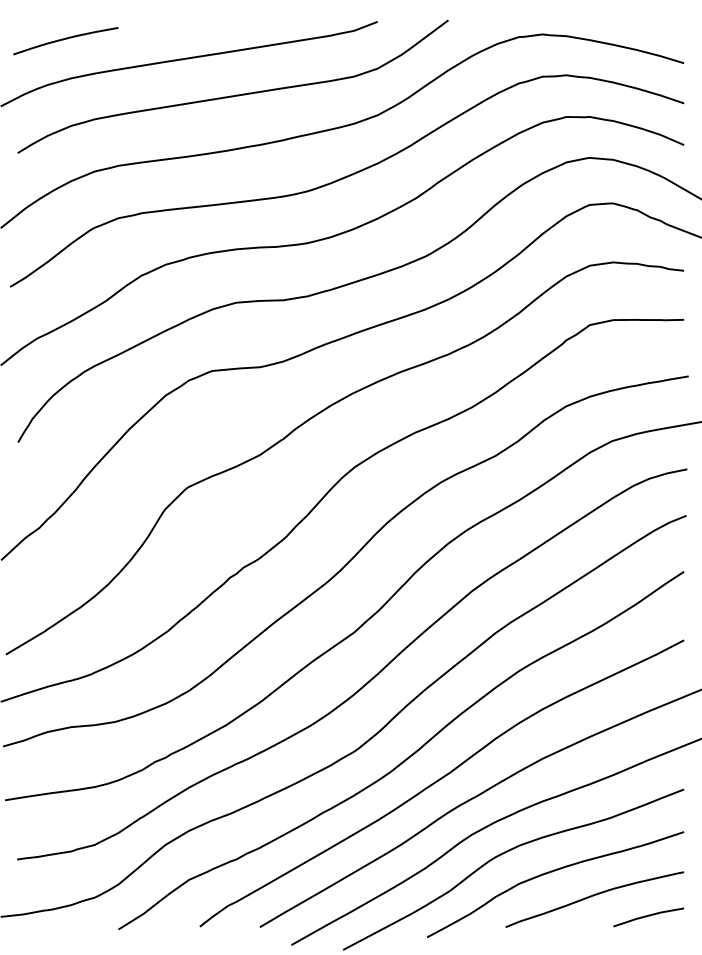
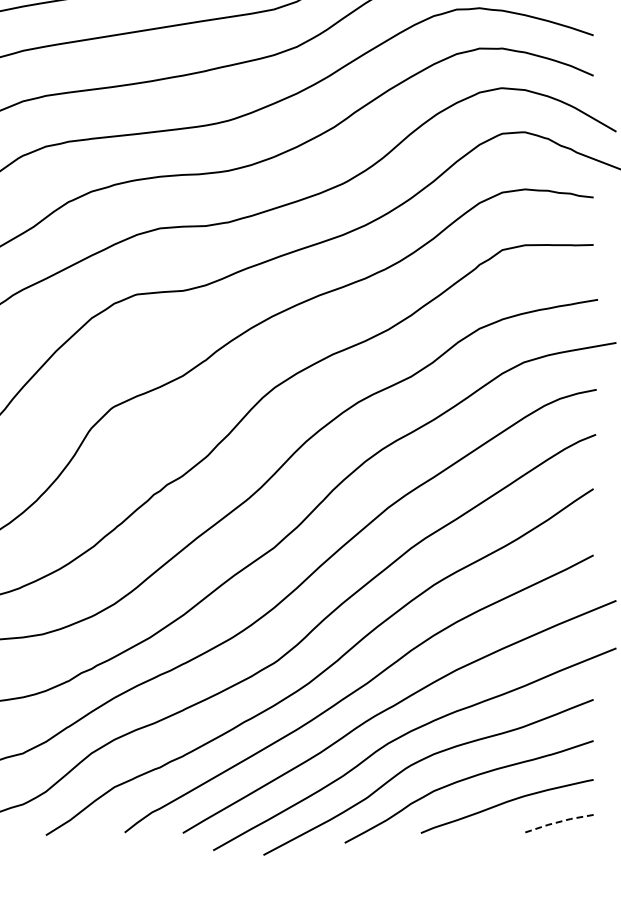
line: (648, 915) -> (559, 821), solid -> dashed

